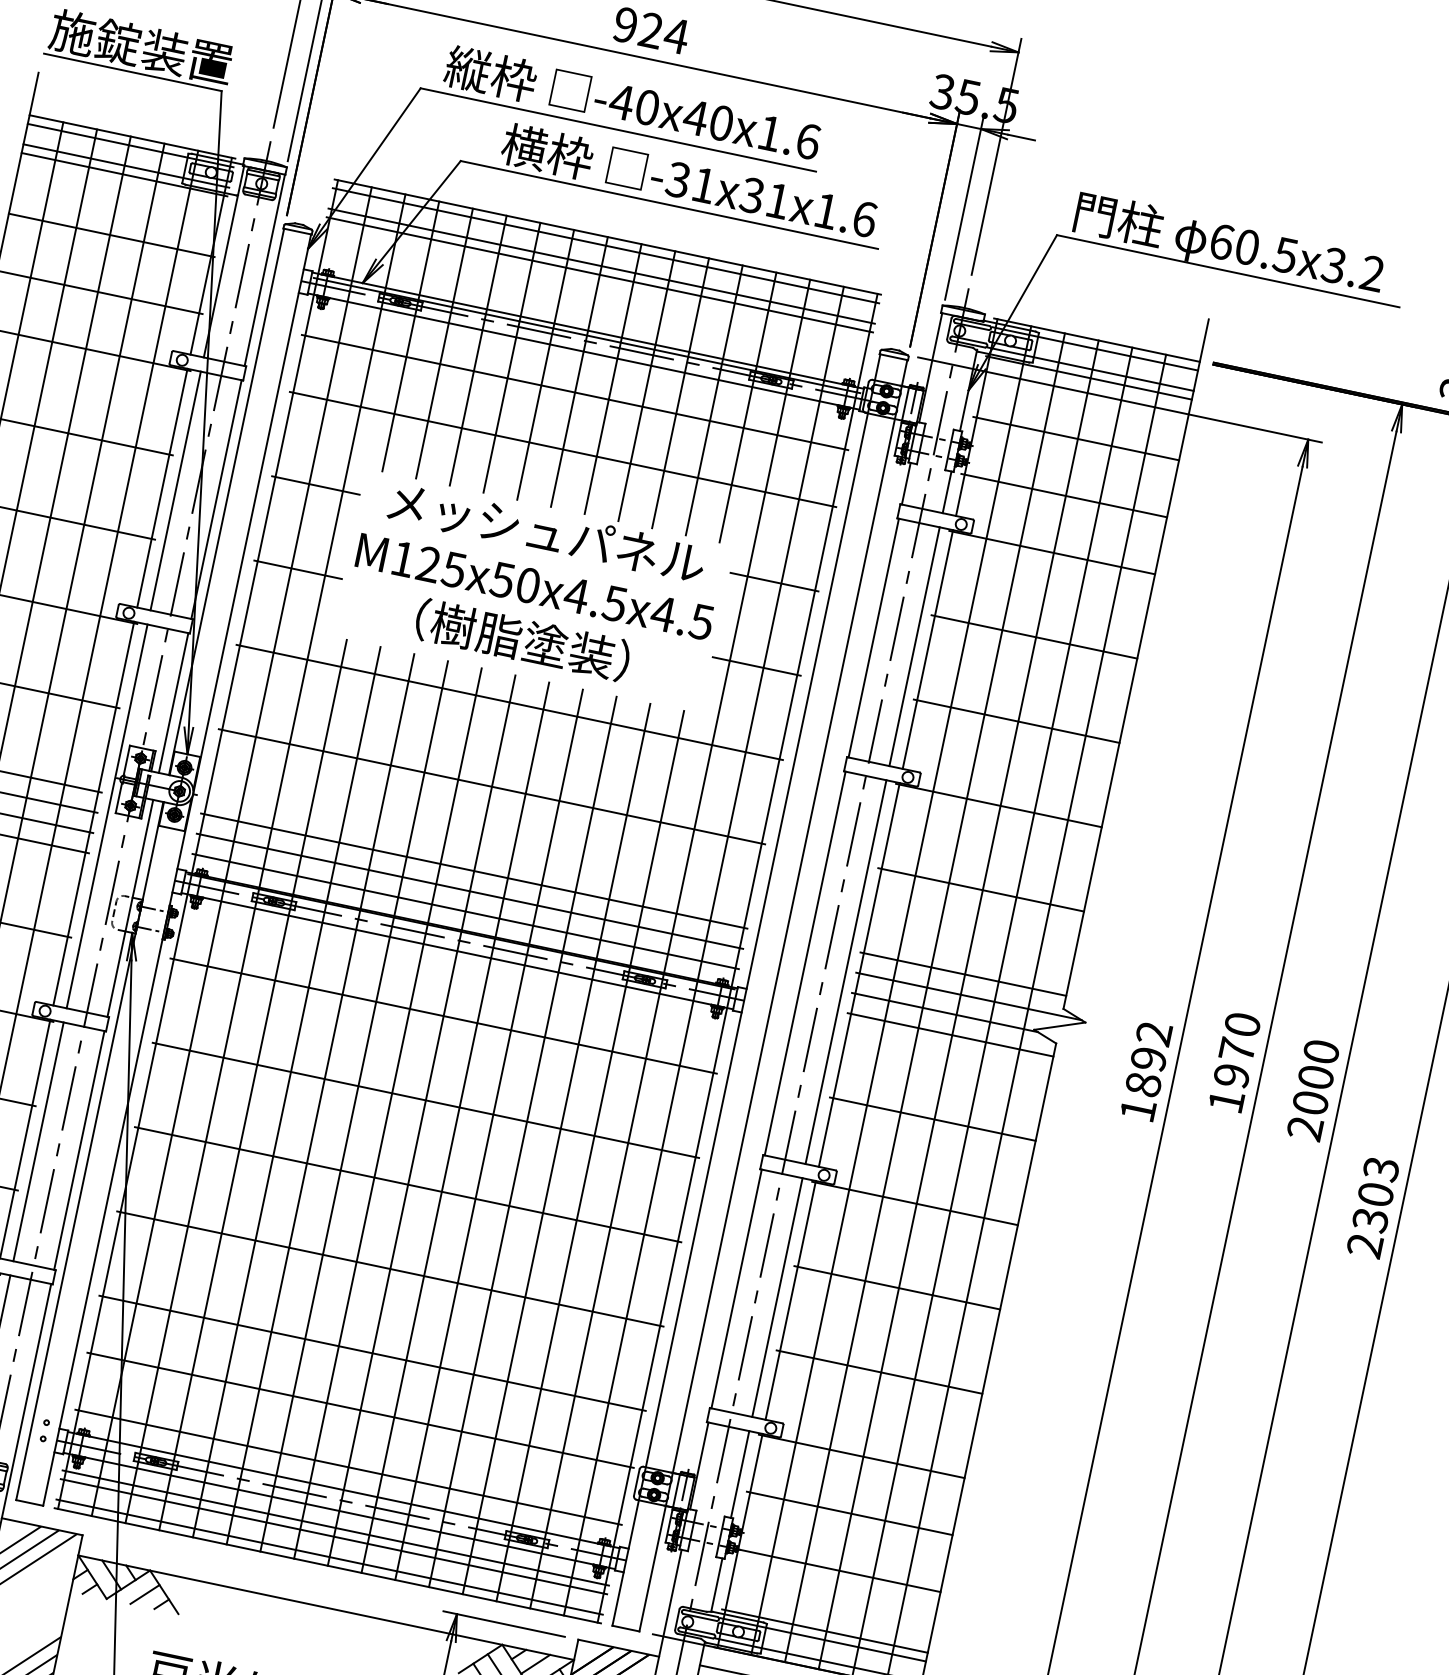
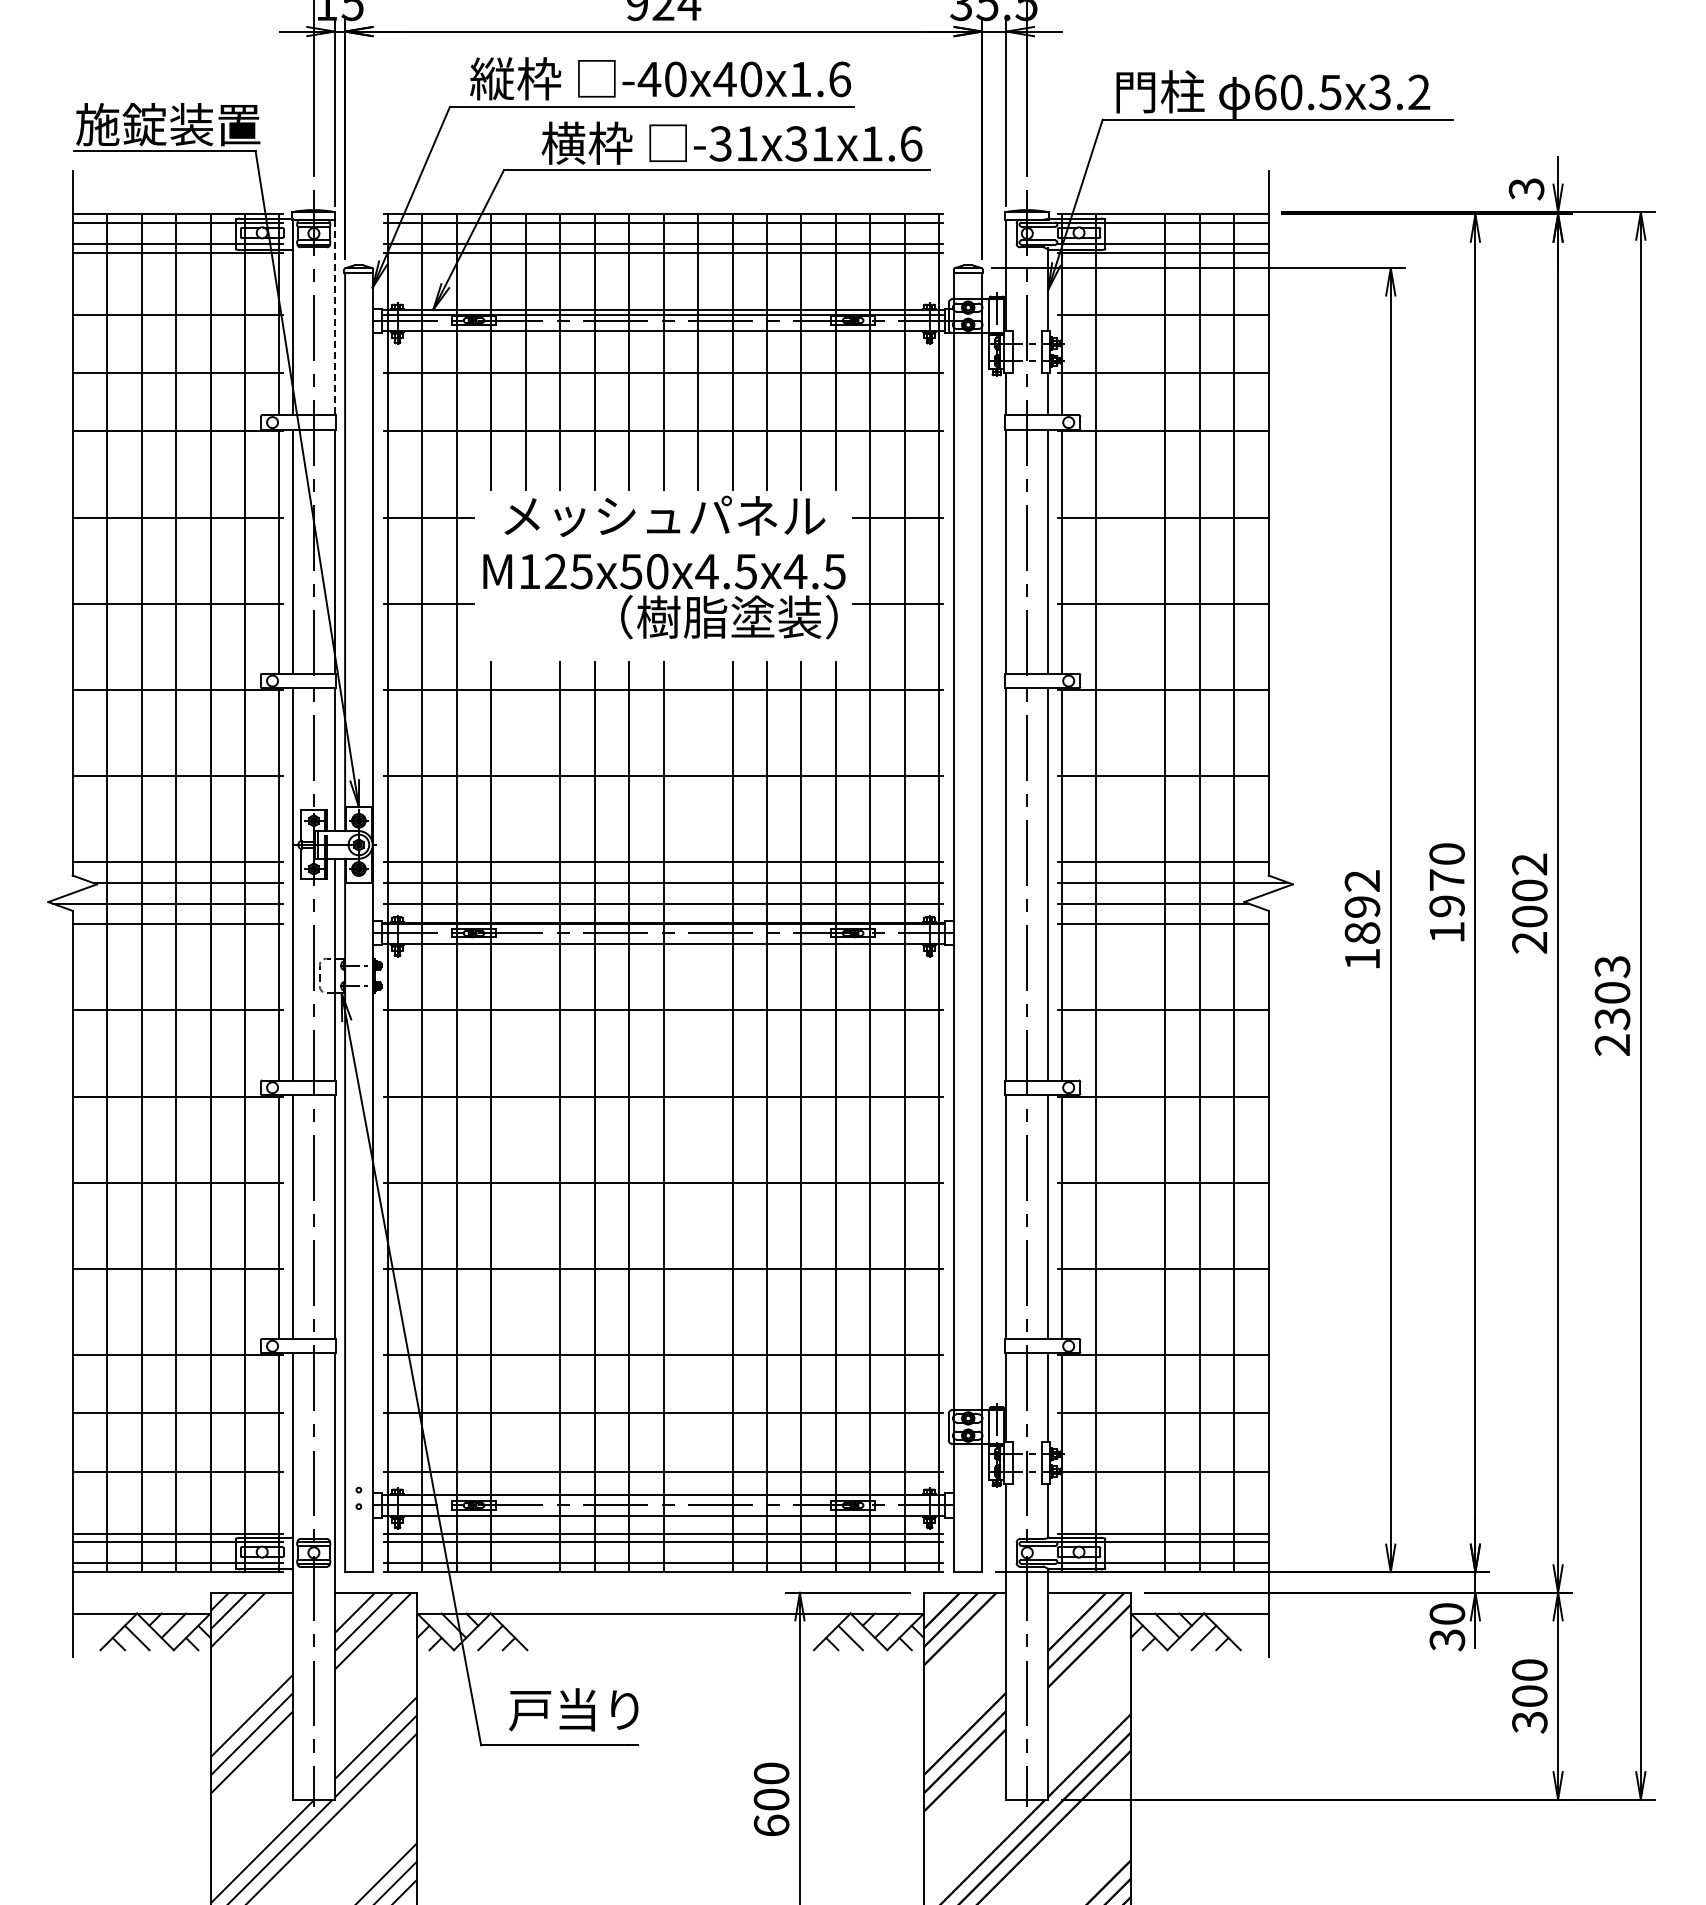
line: (264, 270) -> (334, 317), solid -> dashed
text: (522, 640) -> (729, 617), moved
line: (924, 998) -> (1130, 893), removed
text: (1321, 1051) -> (1529, 864), 2000 -> 2002
line: (286, 1092) -> (525, 1117), removed
line: (455, 1128) -> (698, 1117), removed

